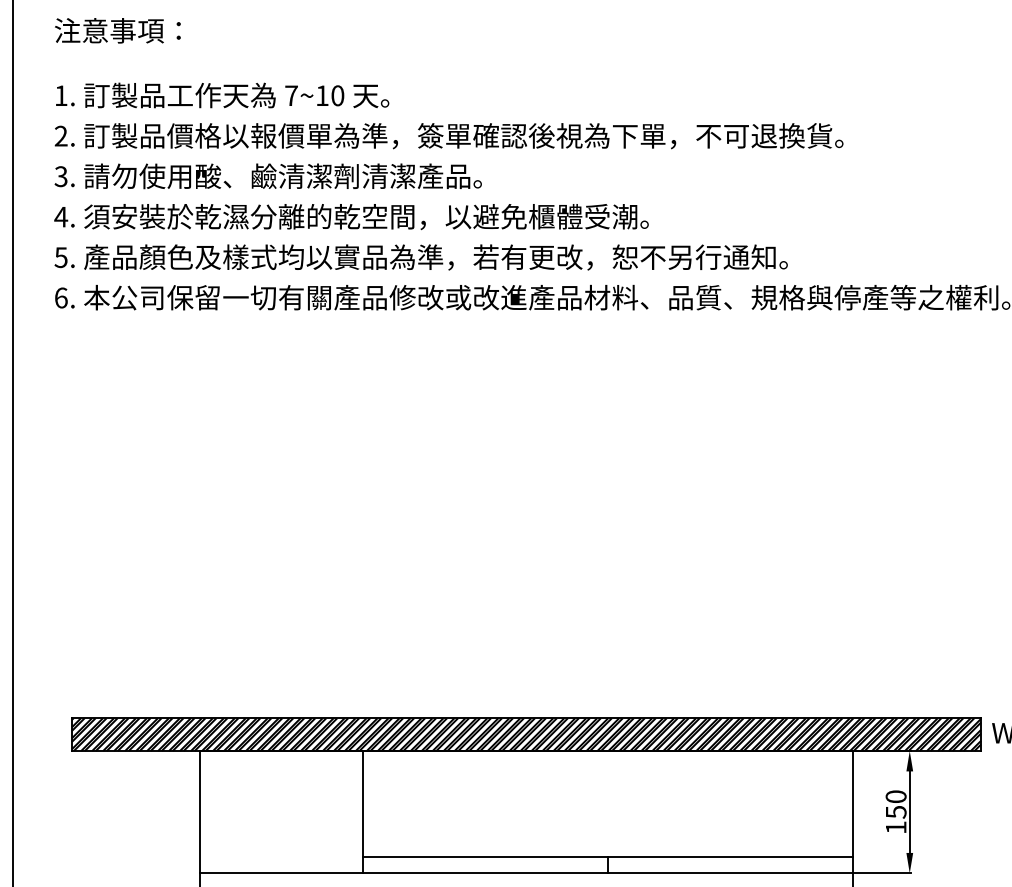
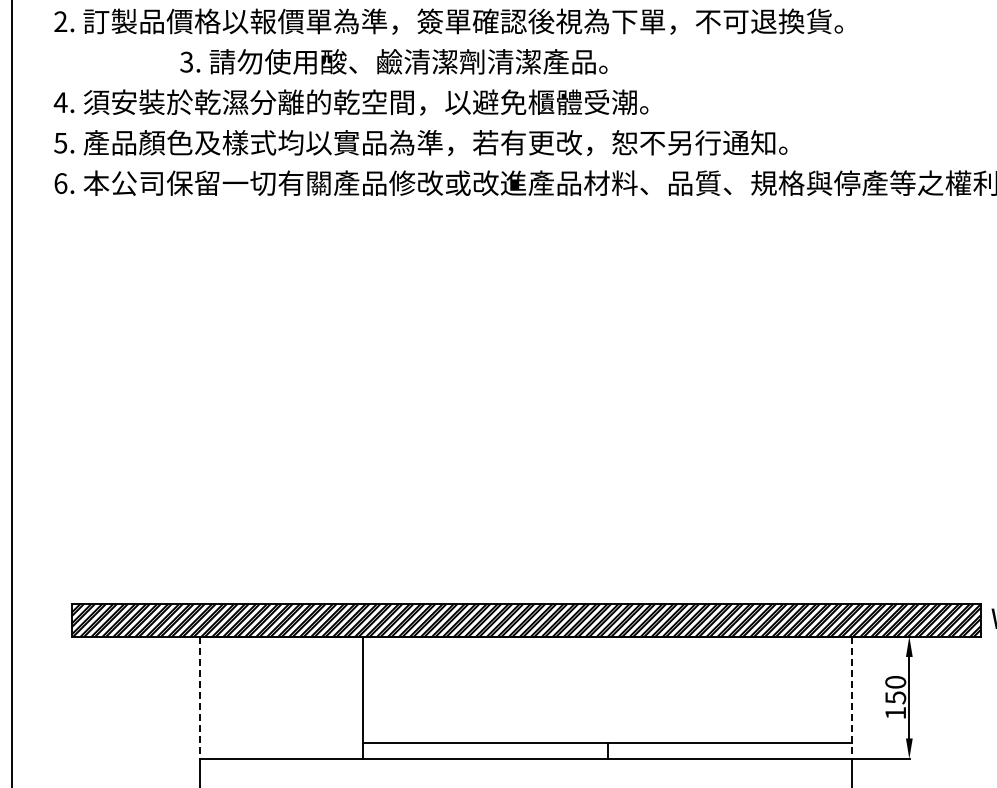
text: (267, 176) -> (393, 62), moved
line: (200, 812) -> (200, 698), solid -> dashed
line: (852, 812) -> (852, 698), solid -> dashed

